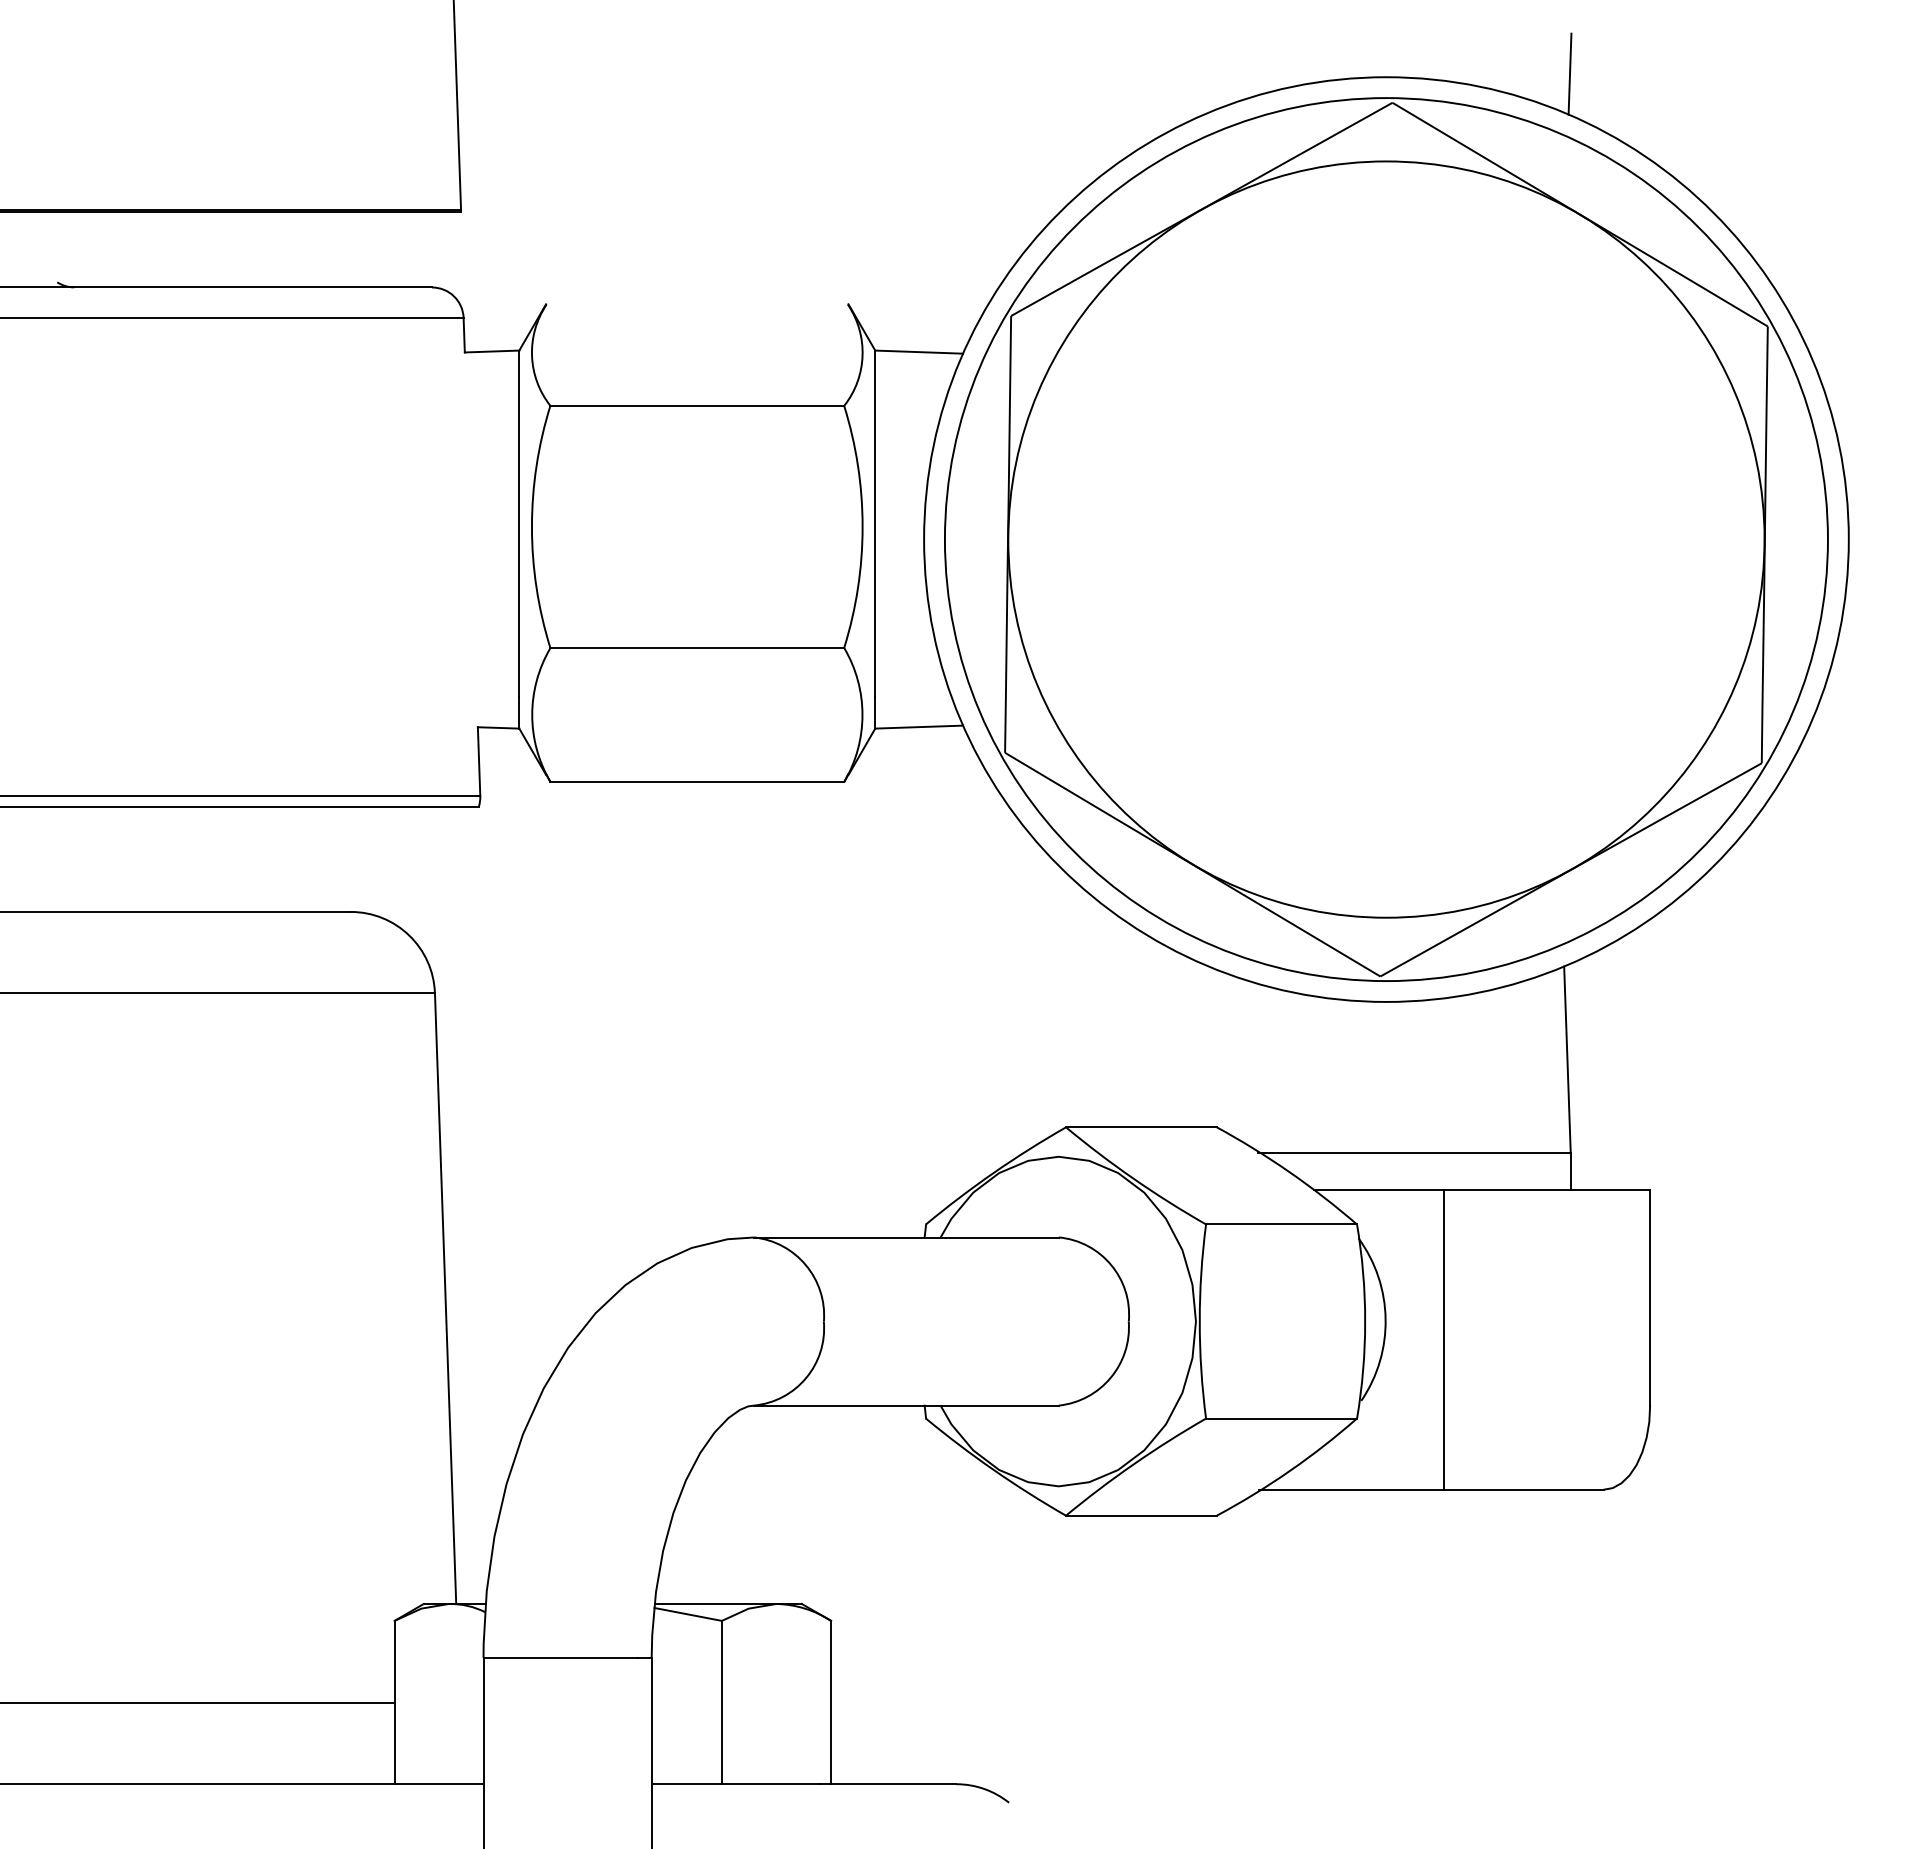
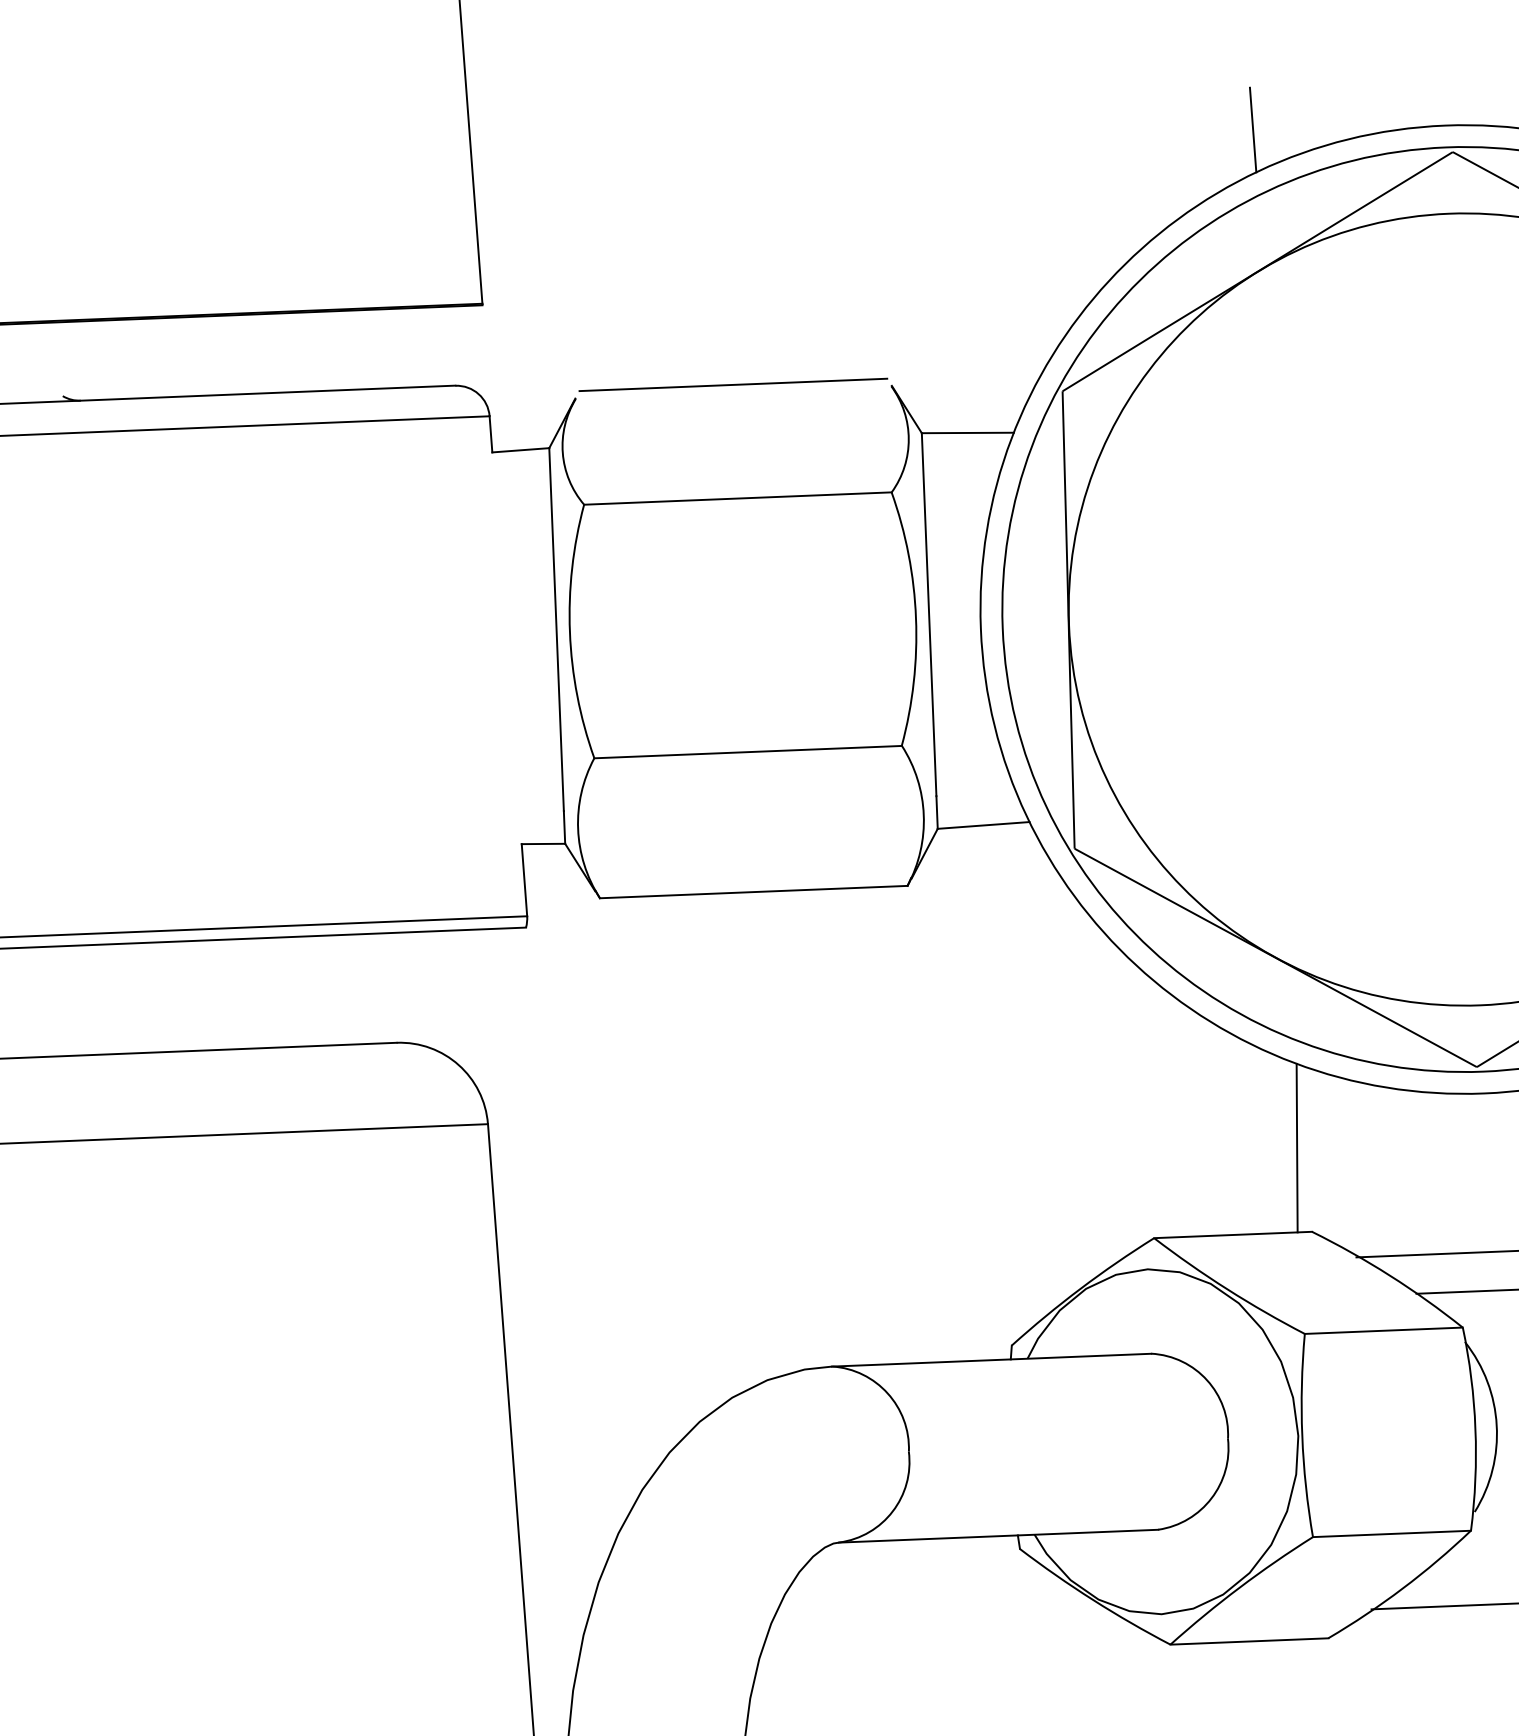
line: (1202, 73) -> (1252, 129), added
line: (697, 297) -> (733, 385), added
line: (1205, 1046) -> (1296, 1147), added

